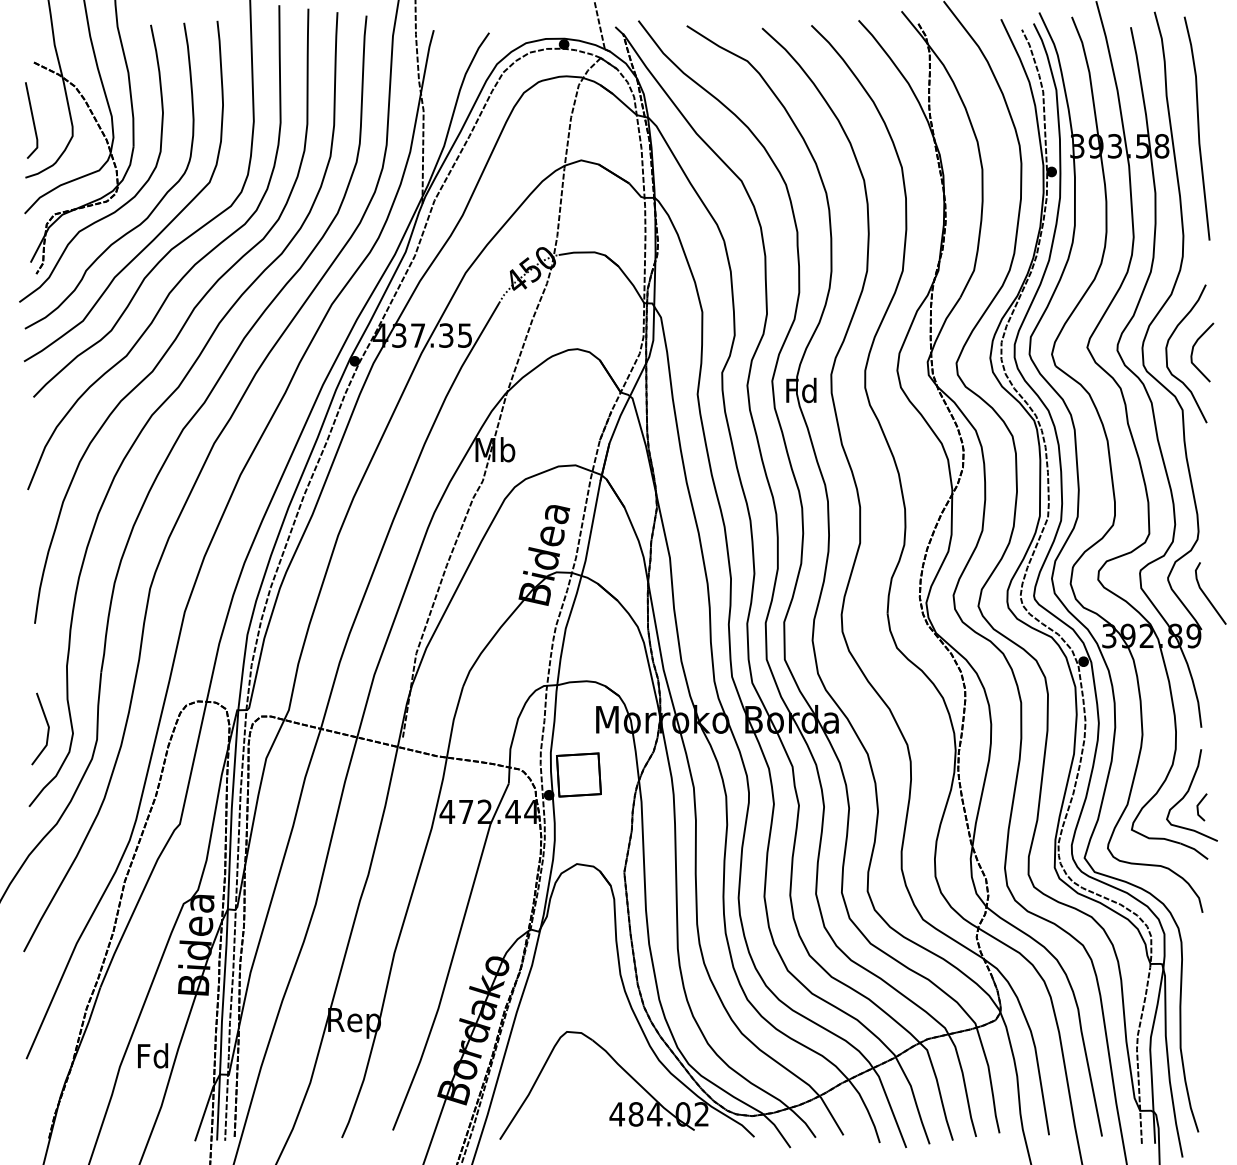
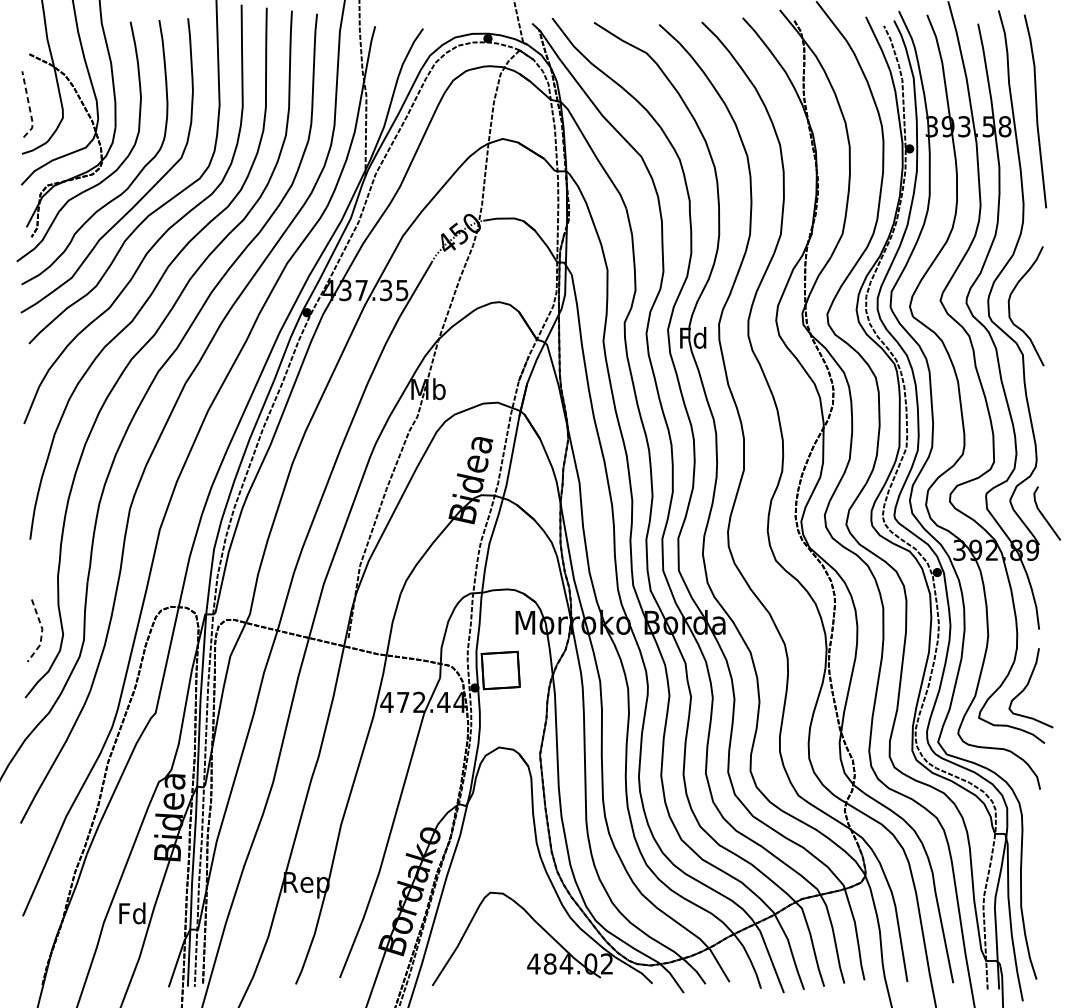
line: (33, 123) -> (29, 107), solid -> dashed
curve: (1193, 351) -> (1032, 304), removed
line: (48, 730) -> (42, 632), solid -> dashed
line: (1198, 807) -> (1036, 698), removed

